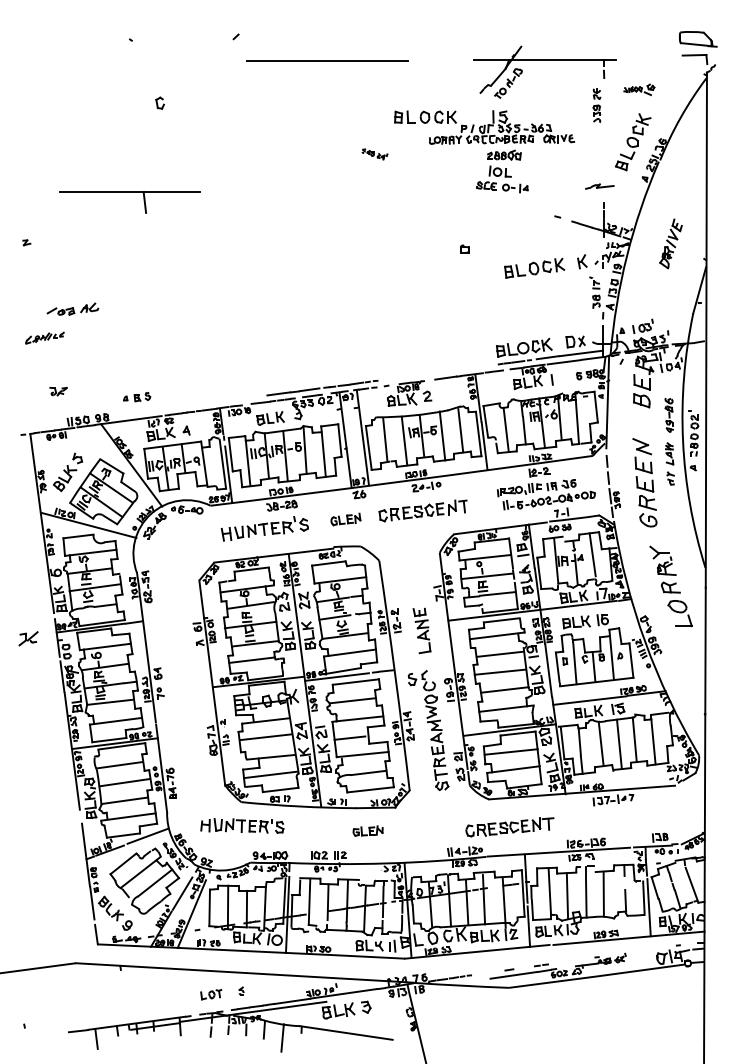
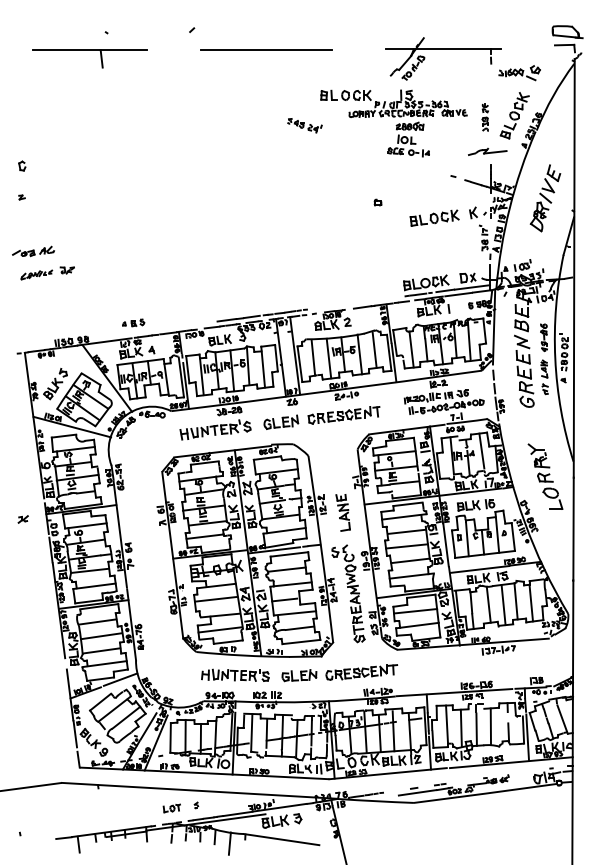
part: (639, 89) -> (519, 72), size x1.67
part: (159, 102) -> (21, 165), moved
part: (596, 105) -> (484, 117), moved
part: (374, 154) -> (304, 125), size x1.67
part: (599, 186) -> (487, 151), size x1.67
part: (129, 192) -> (89, 50), moved
part: (670, 243) -> (545, 198), size x1.67
part: (72, 308) -> (33, 250), moved
part: (58, 391) -> (67, 270), moved
part: (137, 397) -> (133, 323), moved
part: (644, 482) -> (523, 371), moved
part: (345, 519) -> (280, 422), size x1.43
part: (27, 639) -> (22, 519), size x0.62
part: (242, 825) -> (235, 675), moved
part: (509, 827) -> (361, 672), moved
part: (367, 830) -> (298, 675), size x1.43

